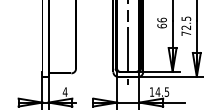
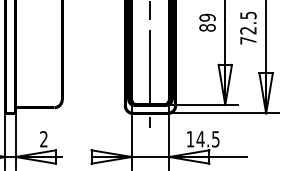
text: (161, 22) -> (206, 21), 66 -> 89
text: (64, 91) -> (42, 138), 4 -> 2

